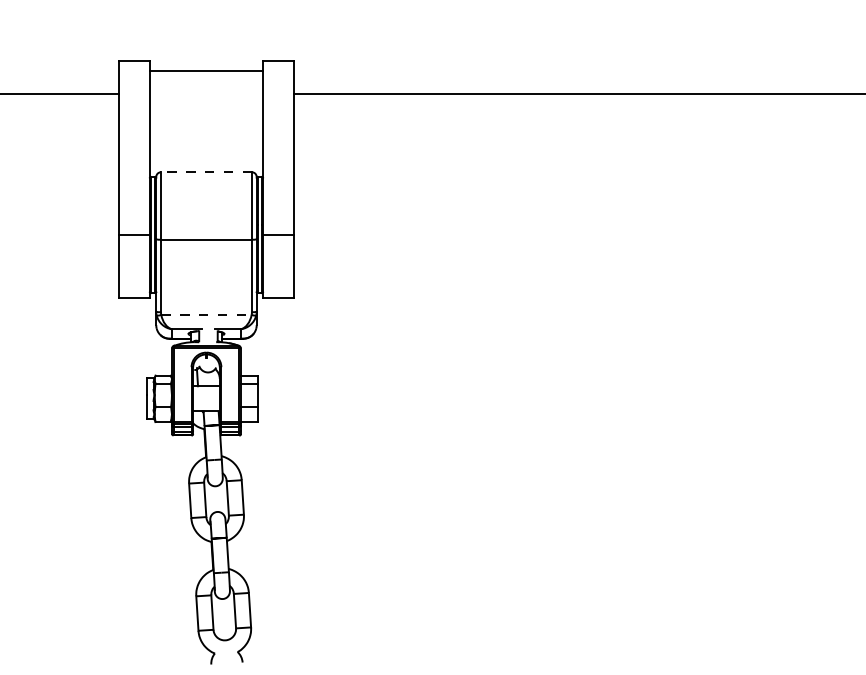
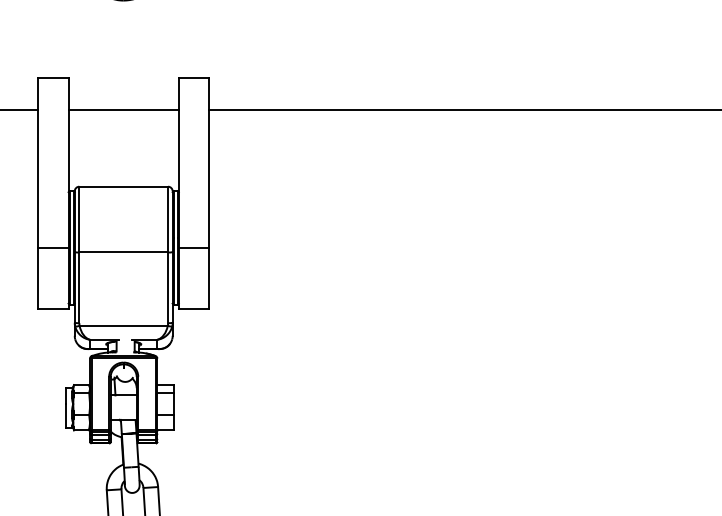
line: (206, 70) -> (123, 109), moved
line: (206, 172) -> (123, 186), dashed -> solid
line: (206, 314) -> (123, 325), dashed -> solid

